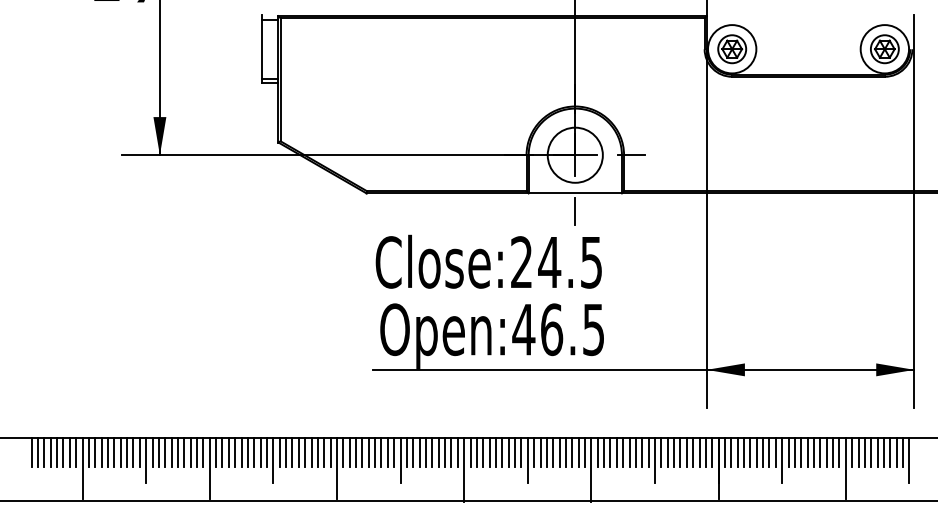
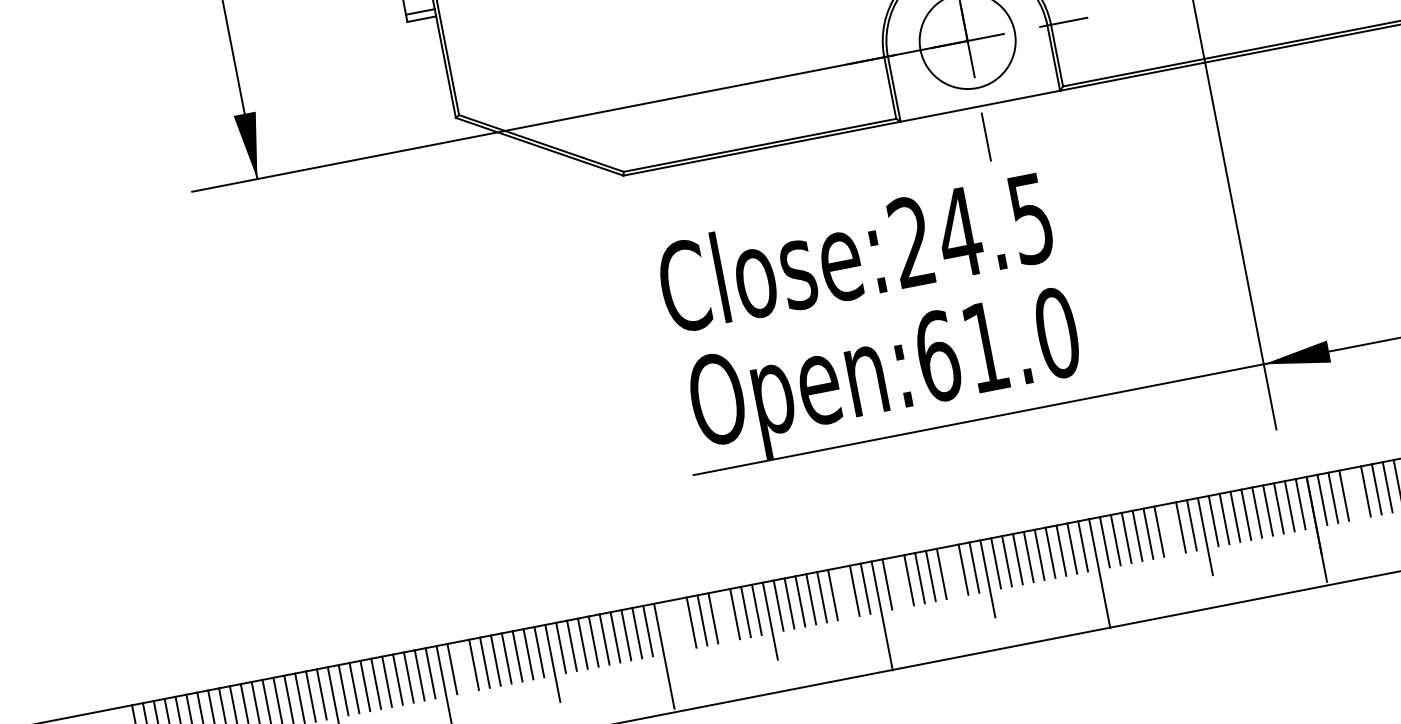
text: (558, 329) -> (996, 344), Open:46.5 -> Open:61.0
line: (222, 452) -> (463, 666), removed
line: (343, 452) -> (670, 626), removed
line: (349, 452) -> (680, 624), removed
line: (375, 452) -> (724, 615), removed
line: (445, 452) -> (844, 592), removed
line: (476, 452) -> (897, 582), removed
line: (508, 452) -> (952, 571), removed
line: (635, 452) -> (1169, 529), removed
line: (744, 452) -> (1355, 493), removed

